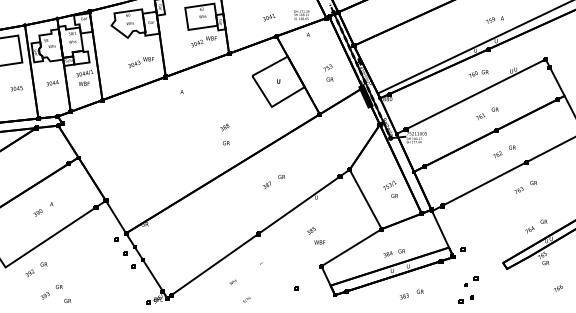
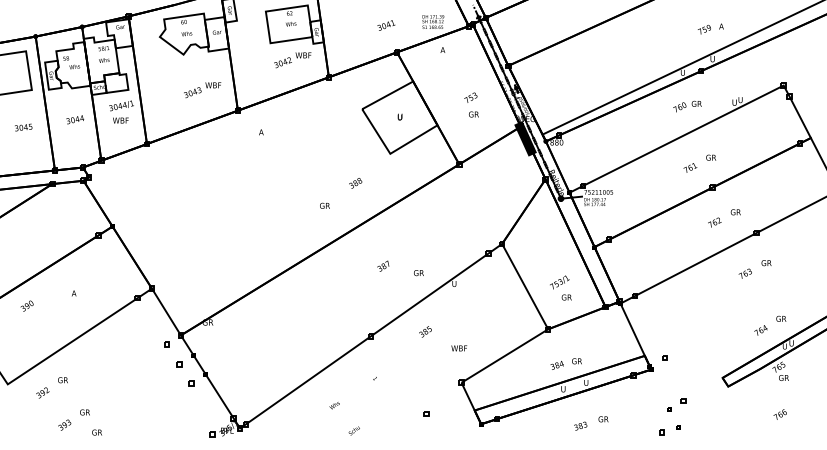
text: (224, 127) -> (355, 183), moved
text: (281, 176) -> (418, 272), moved
text: (390, 188) -> (560, 286), moved
text: (37, 212) -> (26, 305), moved
text: (311, 230) -> (425, 331), moved
text: (557, 288) -> (779, 414), moved

